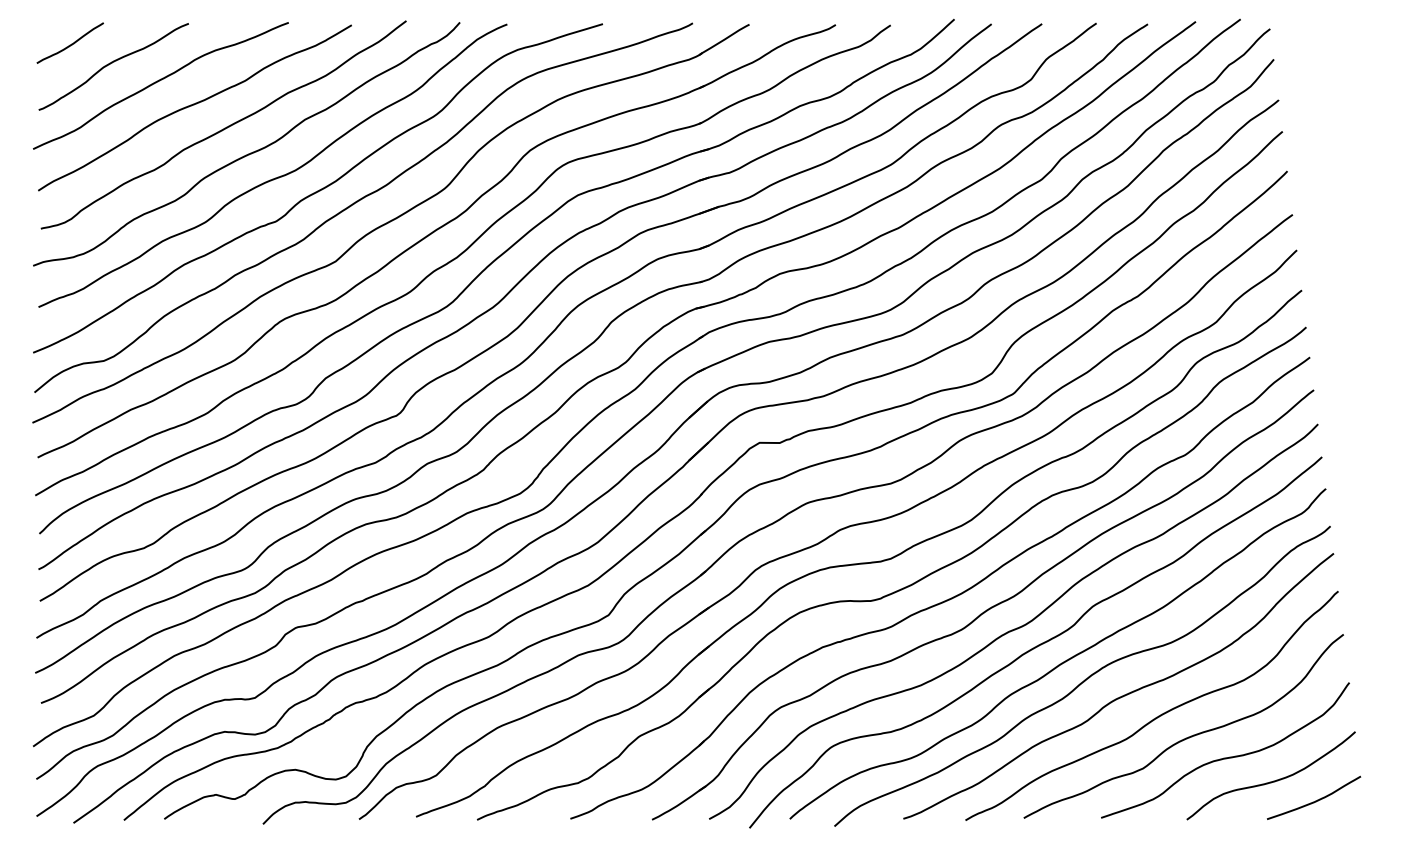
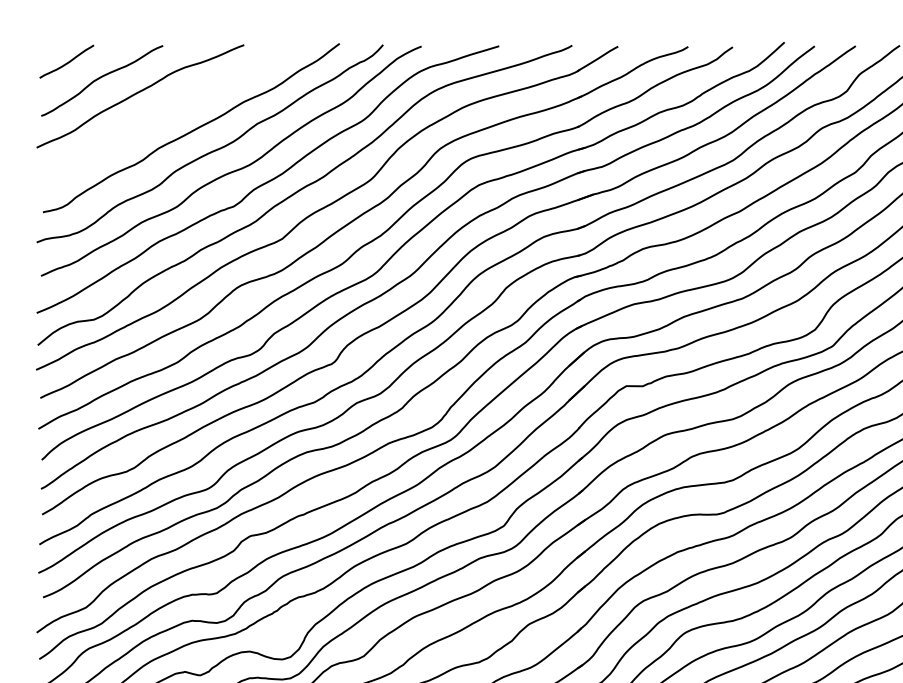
curve: (194, 105) -> (167, 112), removed

